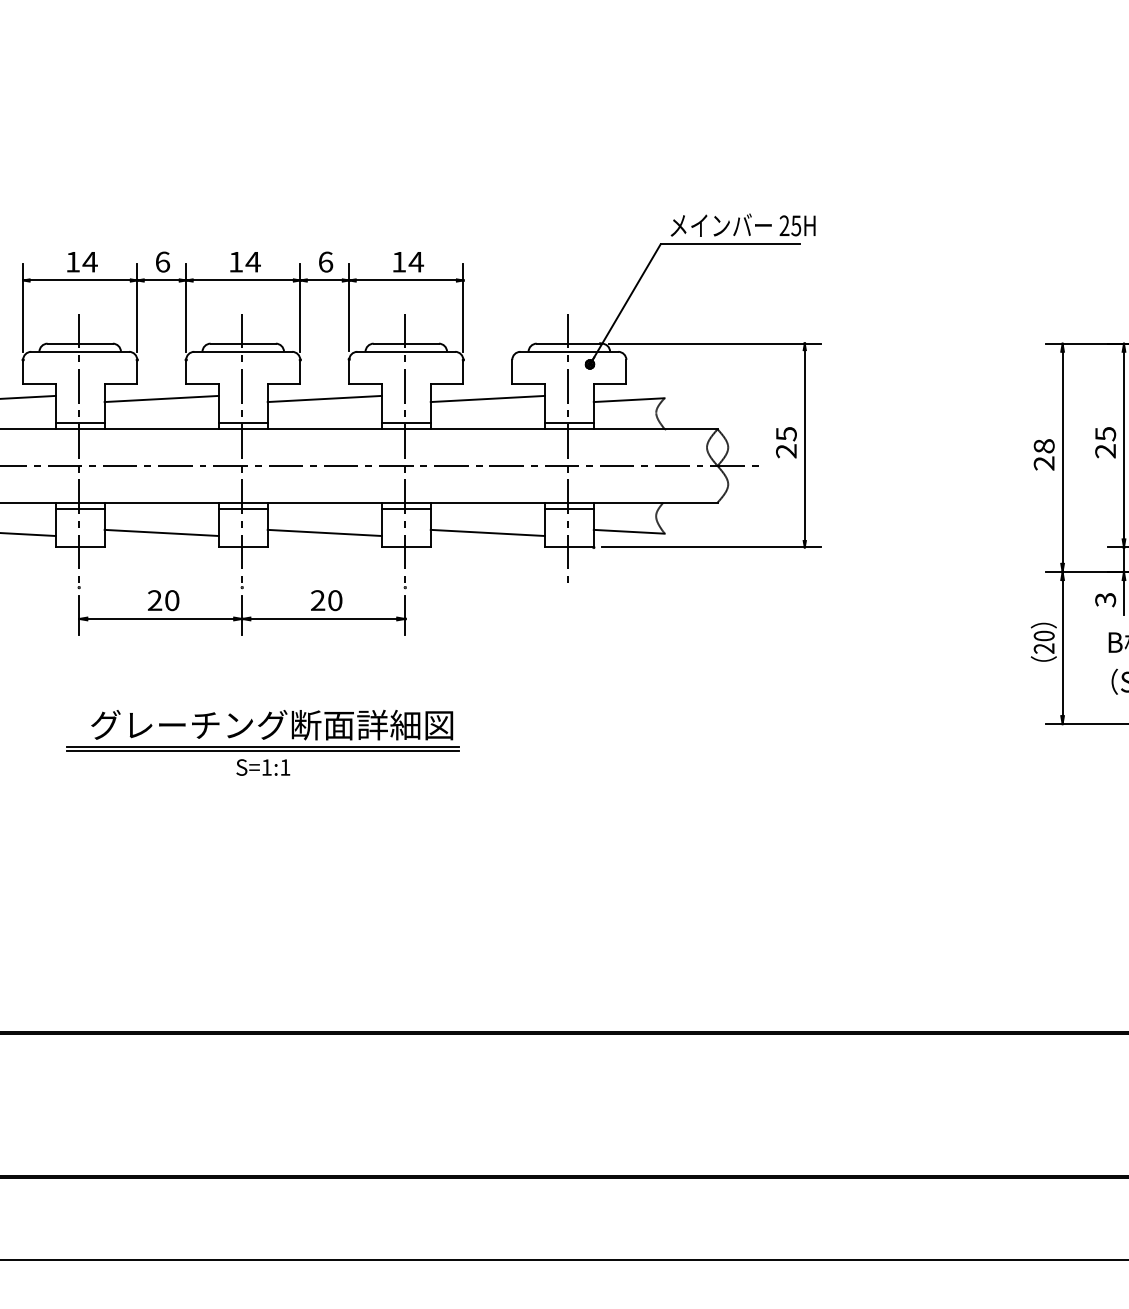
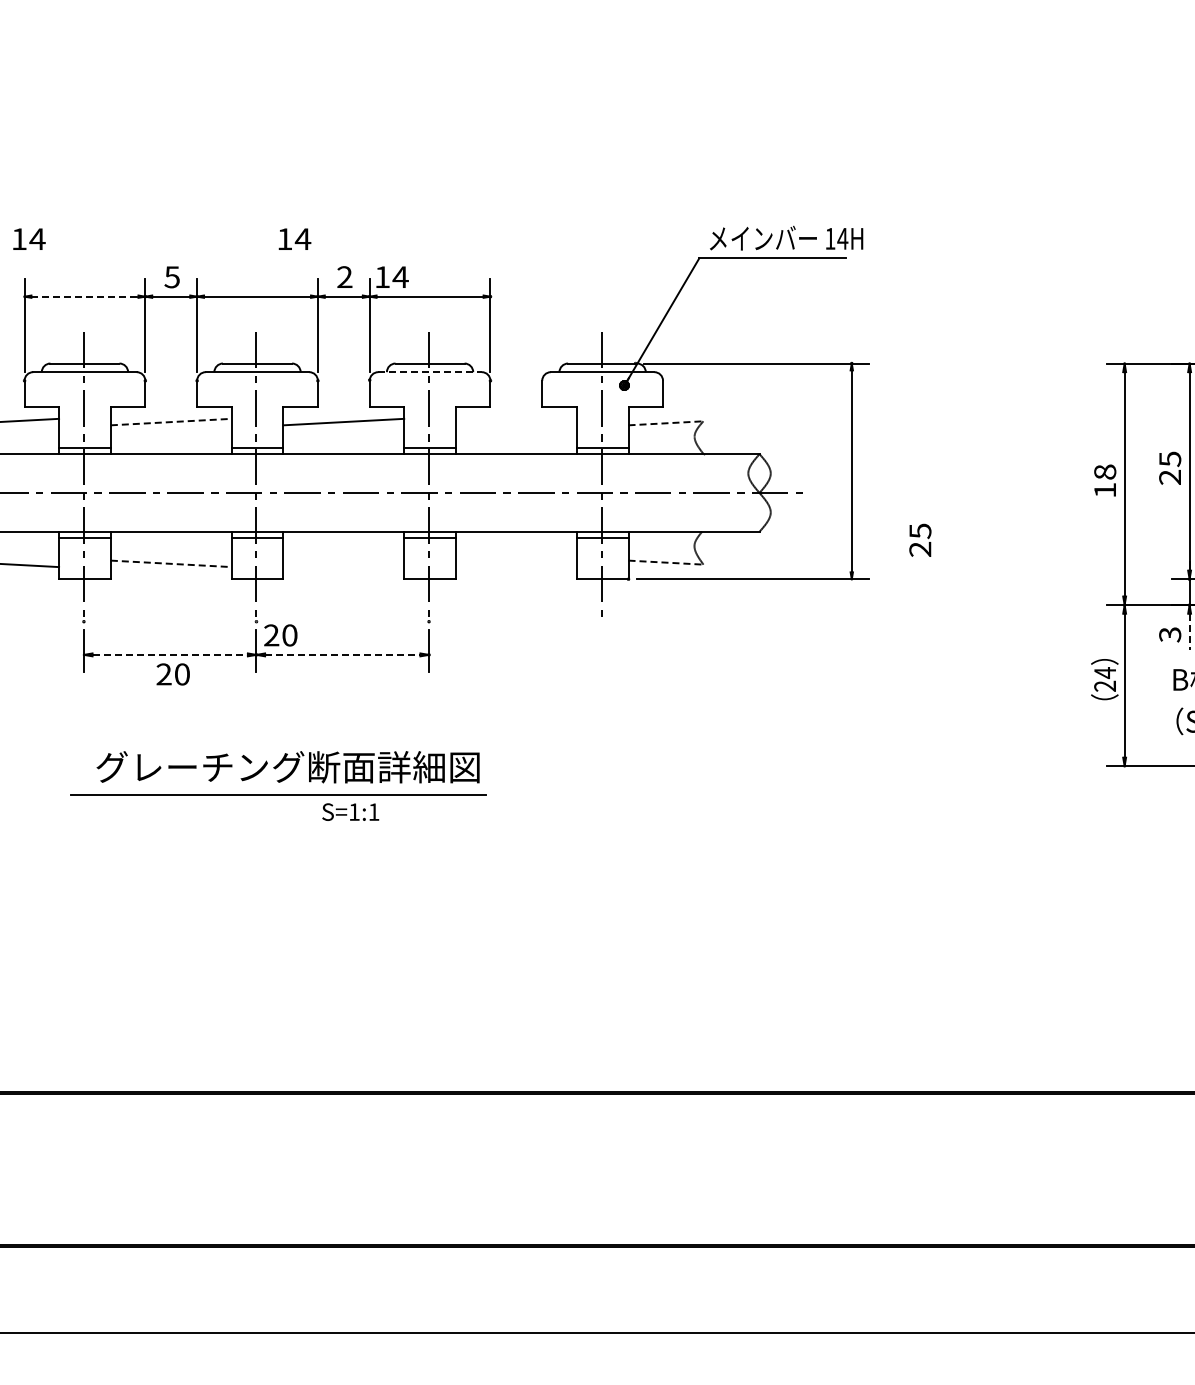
text: (790, 225) -> (836, 238), 25H -> 14H
text: (82, 261) -> (29, 238), moved
text: (245, 261) -> (294, 238), moved
text: (408, 261) -> (392, 276), moved
text: (162, 262) -> (172, 277), 6 -> 5
text: (325, 262) -> (344, 277), 6 -> 2
line: (80, 280) -> (85, 296), solid -> dashed
line: (406, 352) -> (430, 372), solid -> dashed
line: (487, 398) -> (515, 421), removed
line: (161, 399) -> (171, 422), solid -> dashed
line: (629, 400) -> (666, 423), solid -> dashed
text: (786, 441) -> (920, 539), moved
text: (1043, 462) -> (1104, 489), 28 -> 18
line: (629, 531) -> (666, 562), solid -> dashed
line: (161, 532) -> (171, 563), solid -> dashed
line: (324, 532) -> (343, 563), removed
line: (487, 532) -> (515, 563), removed
line: (1123, 597) -> (1189, 632), solid -> dashed
text: (162, 600) -> (172, 674), moved
text: (326, 600) -> (280, 635), moved
line: (161, 618) -> (170, 654), solid -> dashed
line: (323, 618) -> (342, 654), solid -> dashed
text: (1044, 636) -> (1105, 673), 20 -> 24
line: (263, 747) -> (278, 790), removed
text: (263, 766) -> (350, 811), moved

